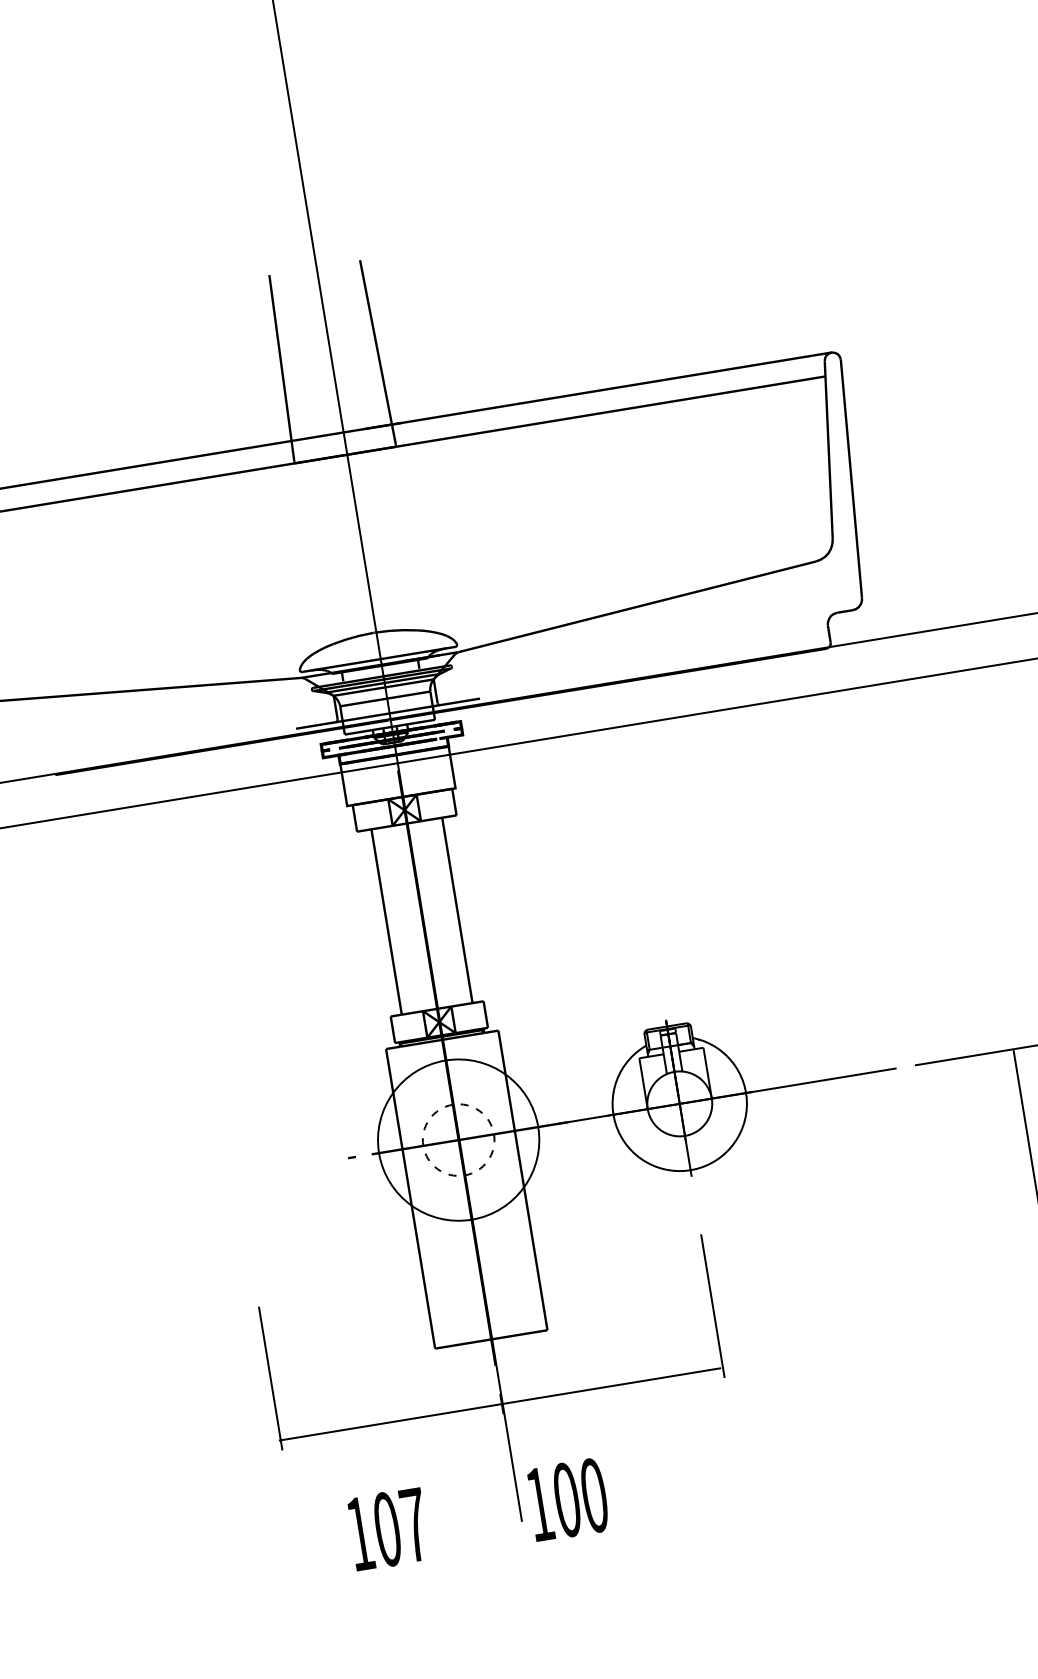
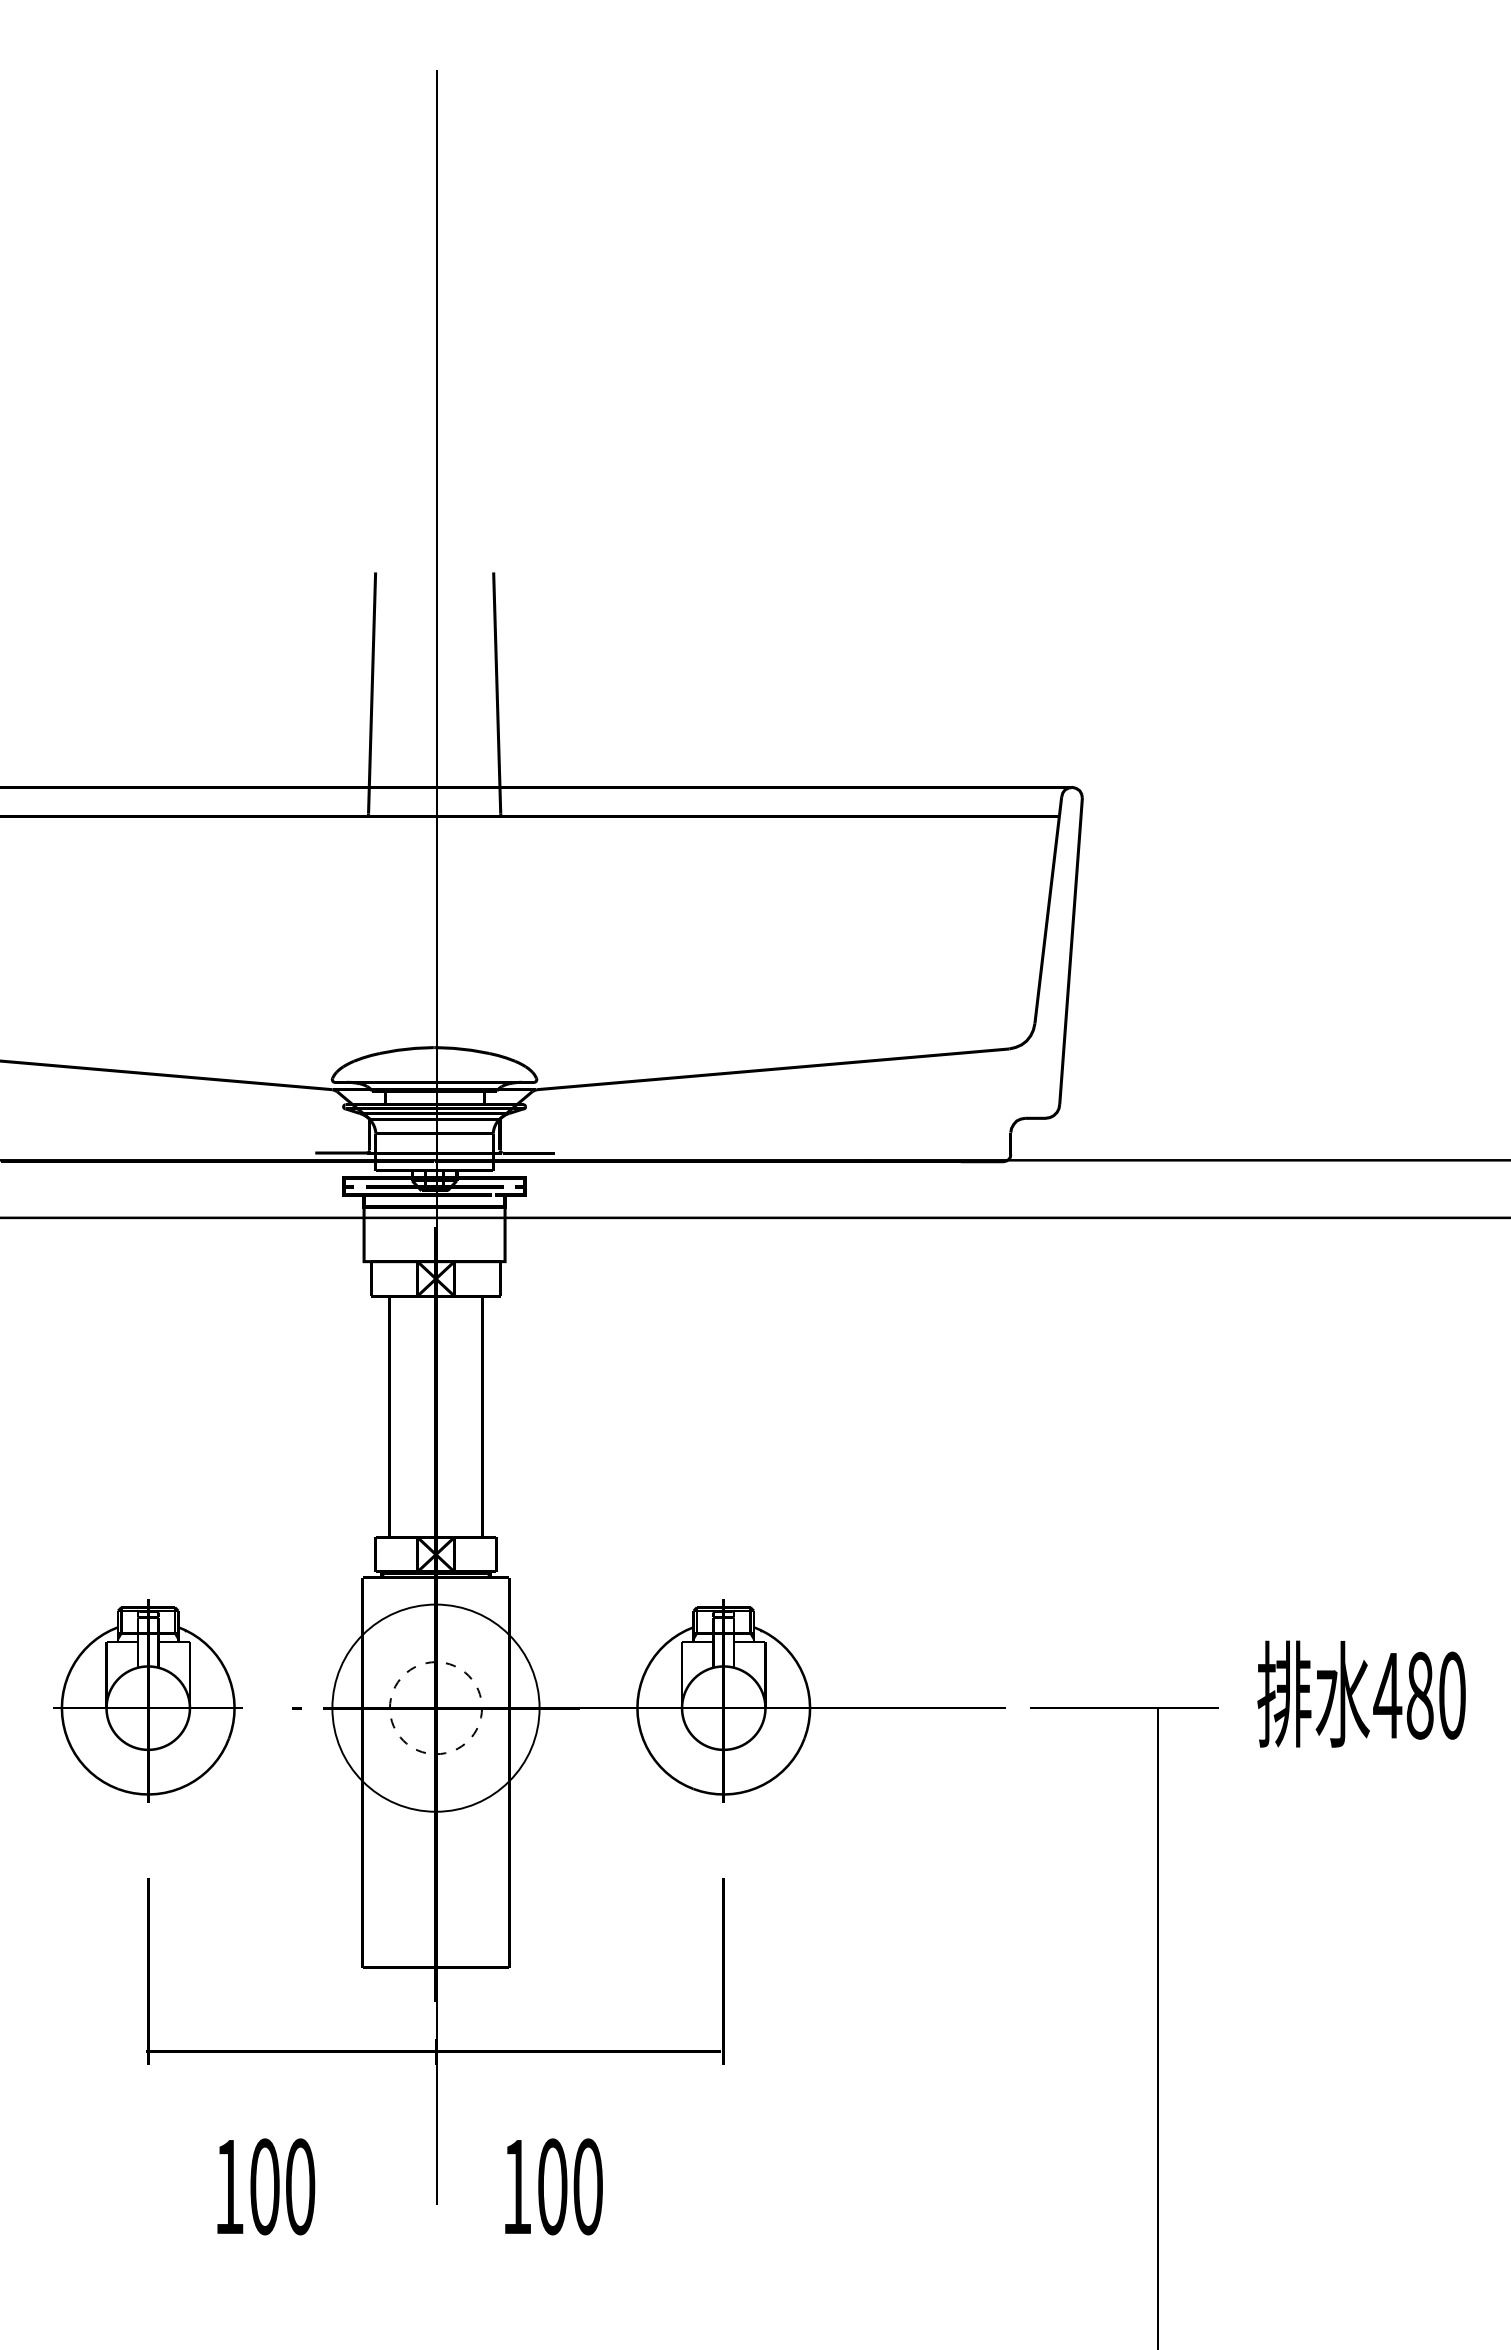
part: (236, 1170) -> (147, 1700), added
text: (567, 1499) -> (553, 2186), moved
text: (414, 1524) -> (300, 2186), 107 -> 100

